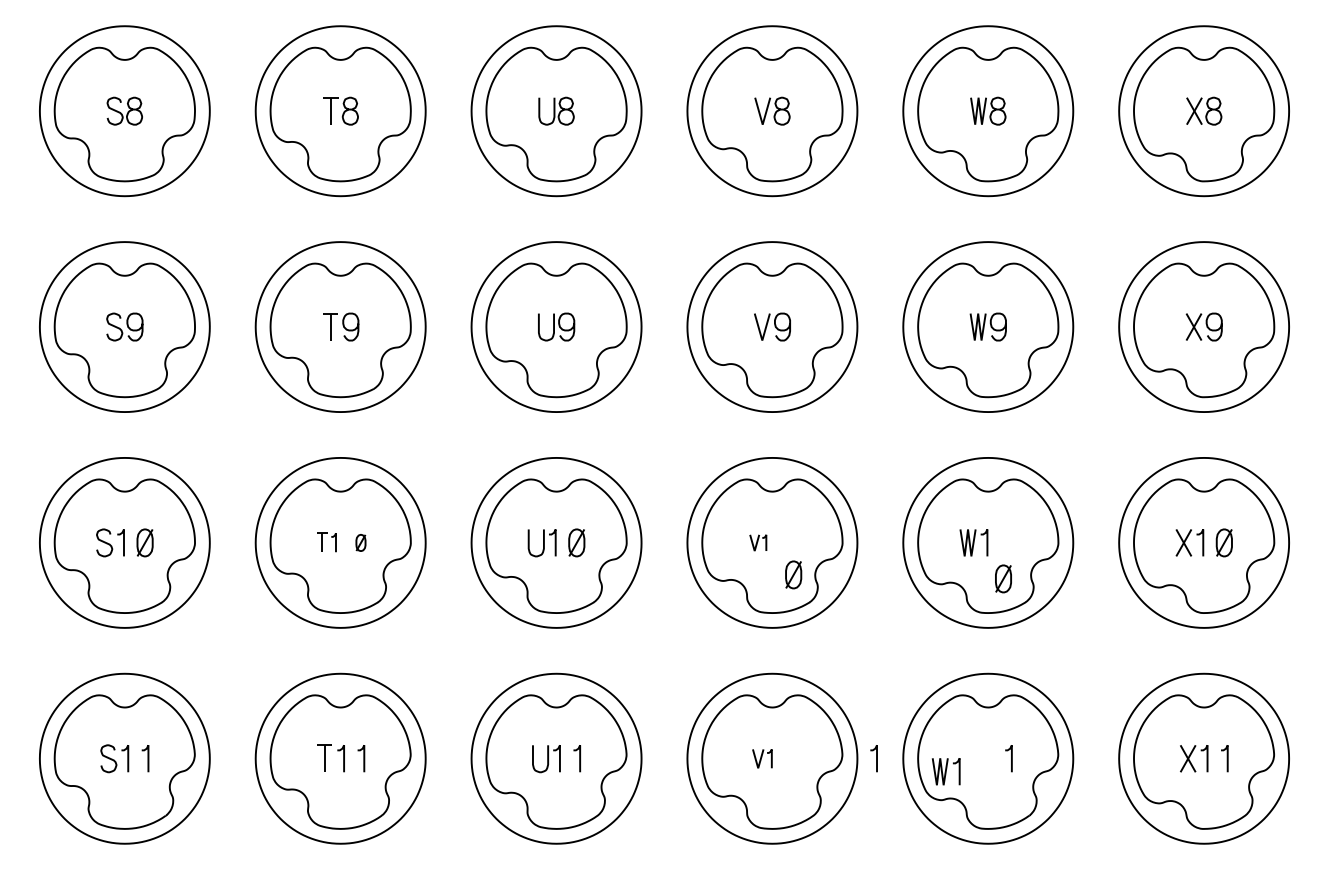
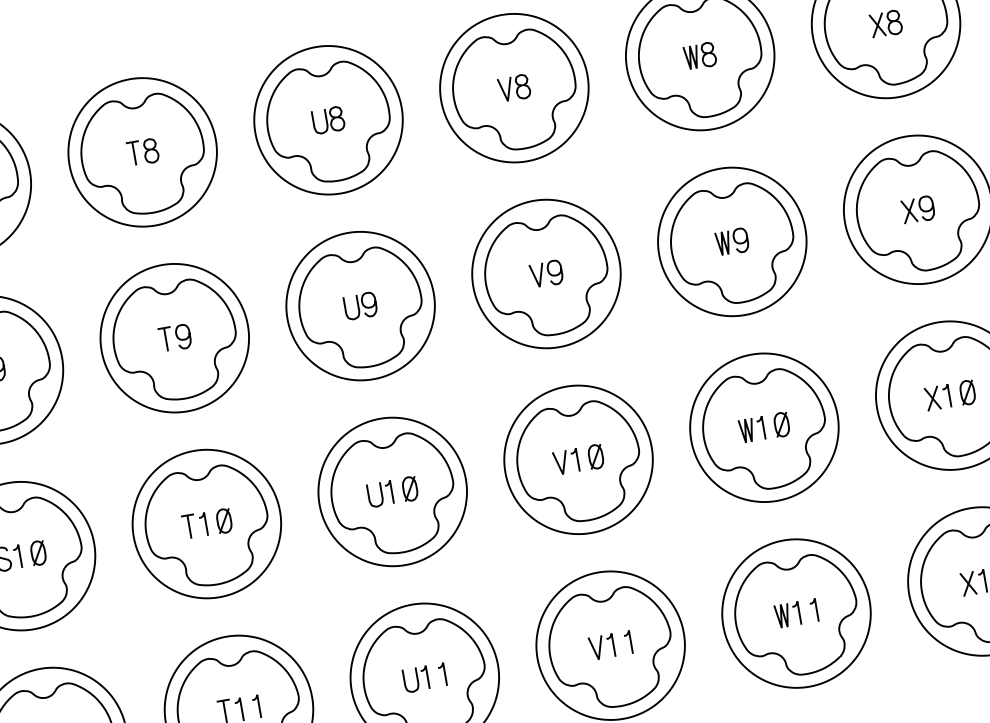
part: (326, 542) -> (194, 525), size x1.43
part: (360, 542) -> (223, 520), size x1.67
part: (758, 542) -> (566, 461), size x1.67
part: (793, 574) -> (595, 456), moved
part: (1003, 578) -> (781, 424), moved
part: (762, 758) -> (602, 646), size x1.43
curve: (876, 758) -> (630, 642), moved
part: (946, 771) -> (788, 614), moved

